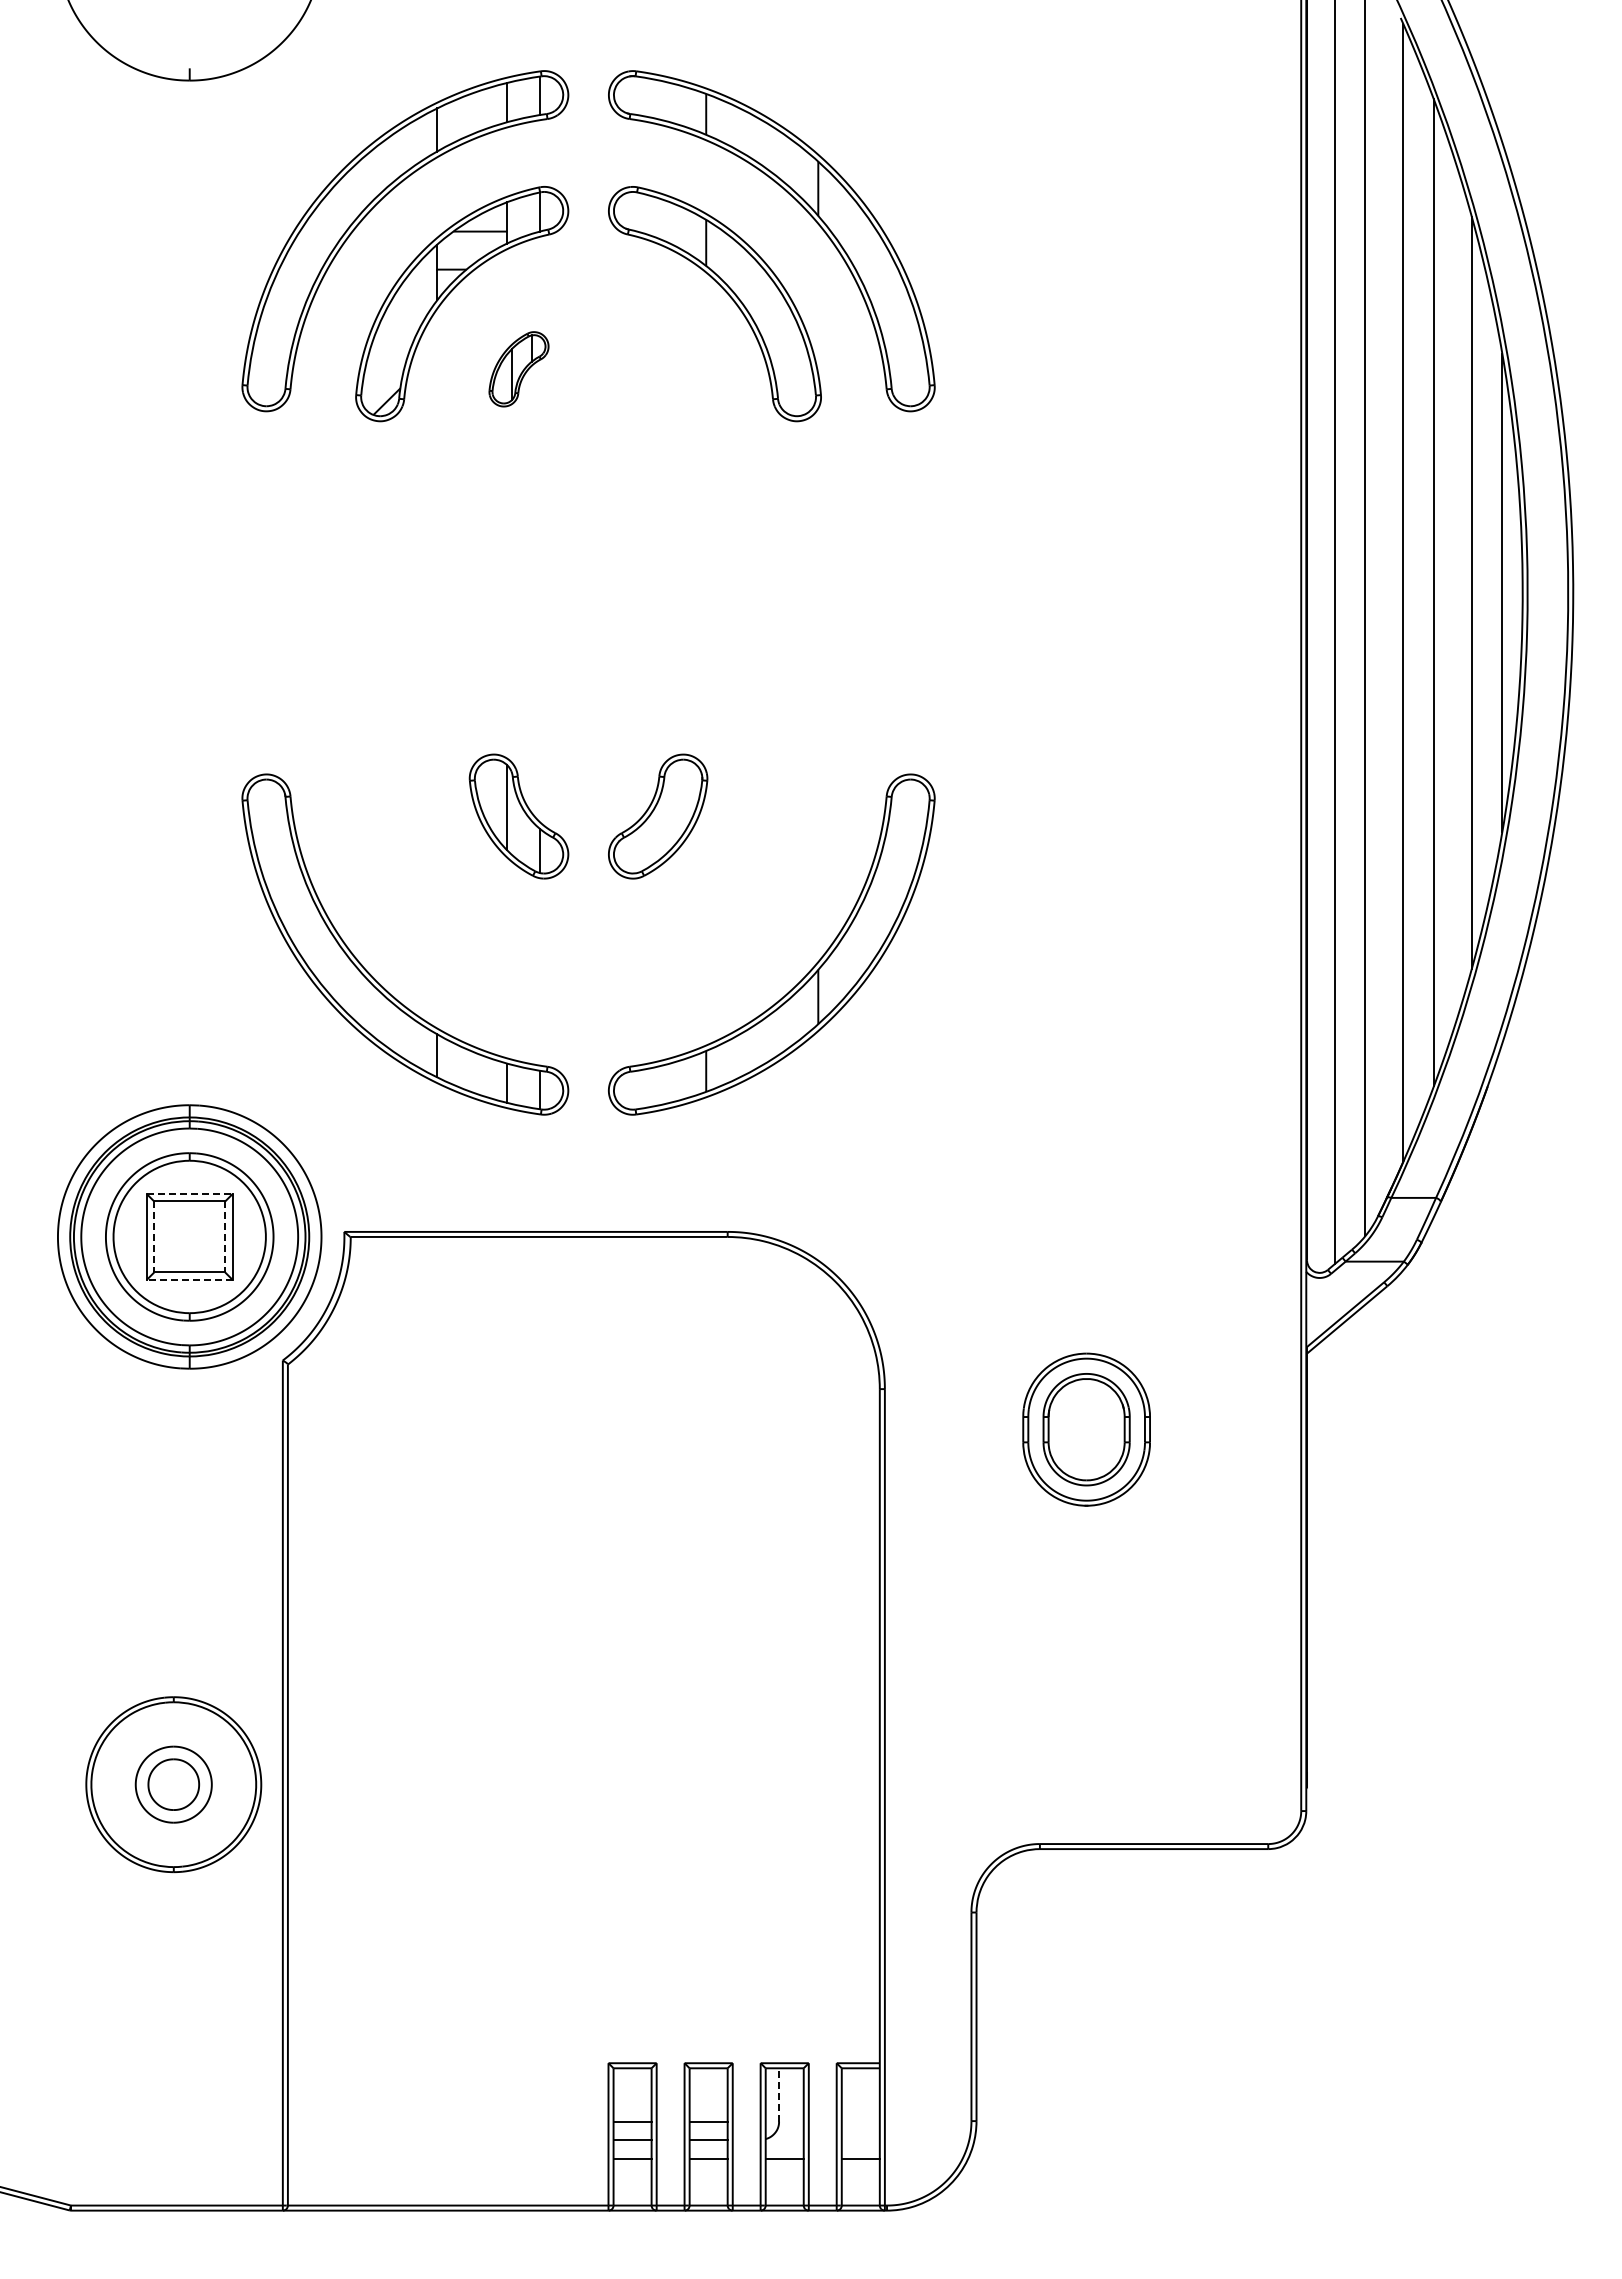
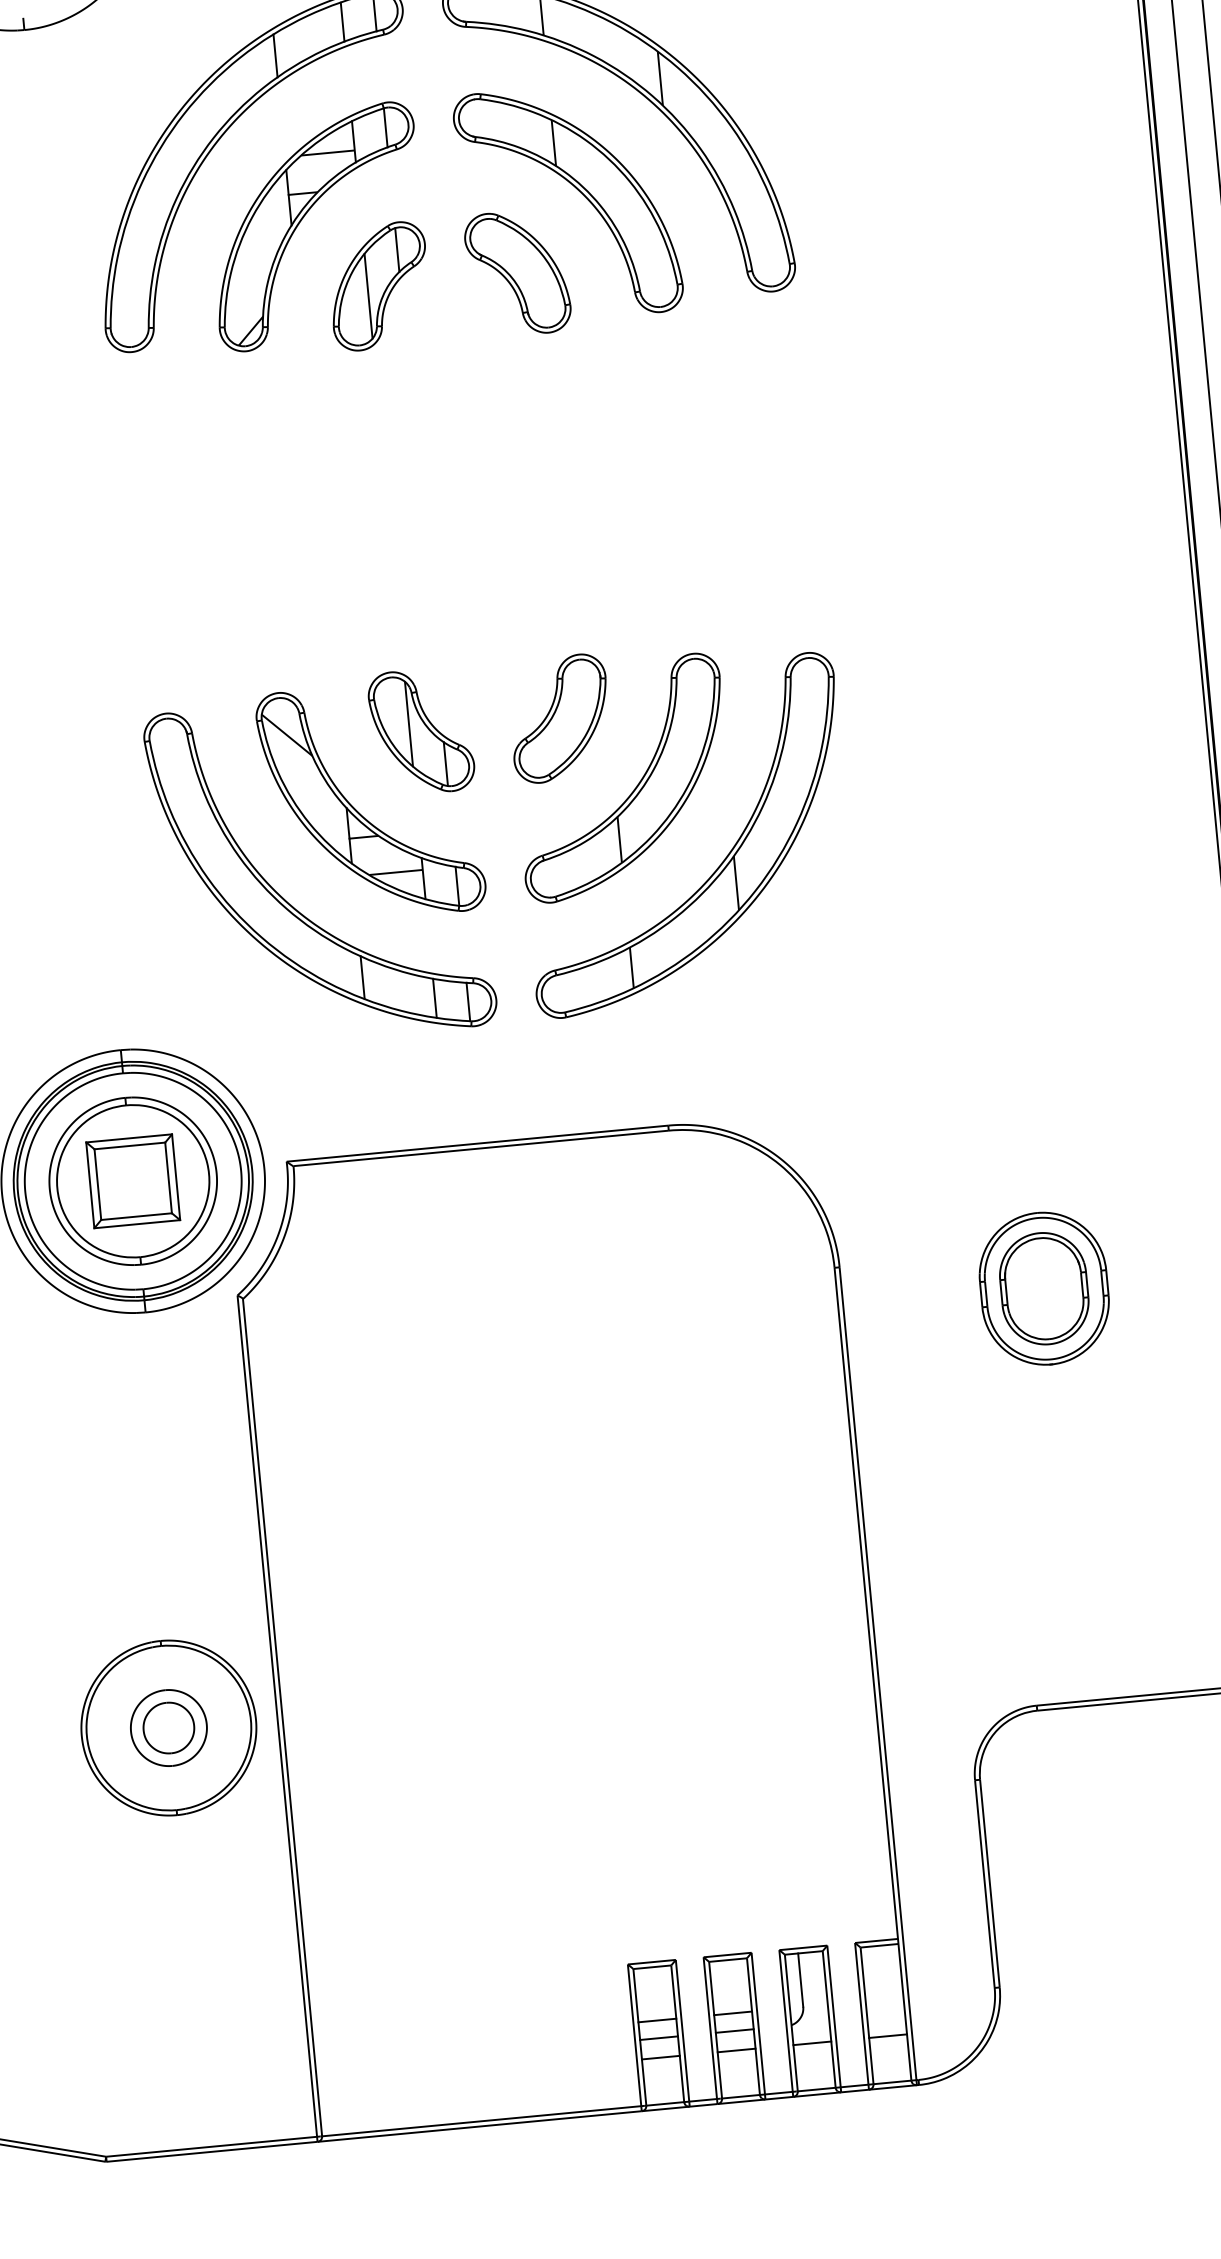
part: (518, 369) -> (378, 286), size x1.67
part: (657, 369) -> (517, 273), added
part: (448, 889) -> (358, 811), added
part: (726, 892) -> (635, 787), added
line: (190, 1193) -> (129, 1137), dashed -> solid
line: (154, 1237) -> (98, 1185), dashed -> solid
line: (225, 1237) -> (168, 1178), dashed -> solid
line: (189, 1280) -> (137, 1224), dashed -> solid
line: (779, 2095) -> (801, 1980), dashed -> solid

